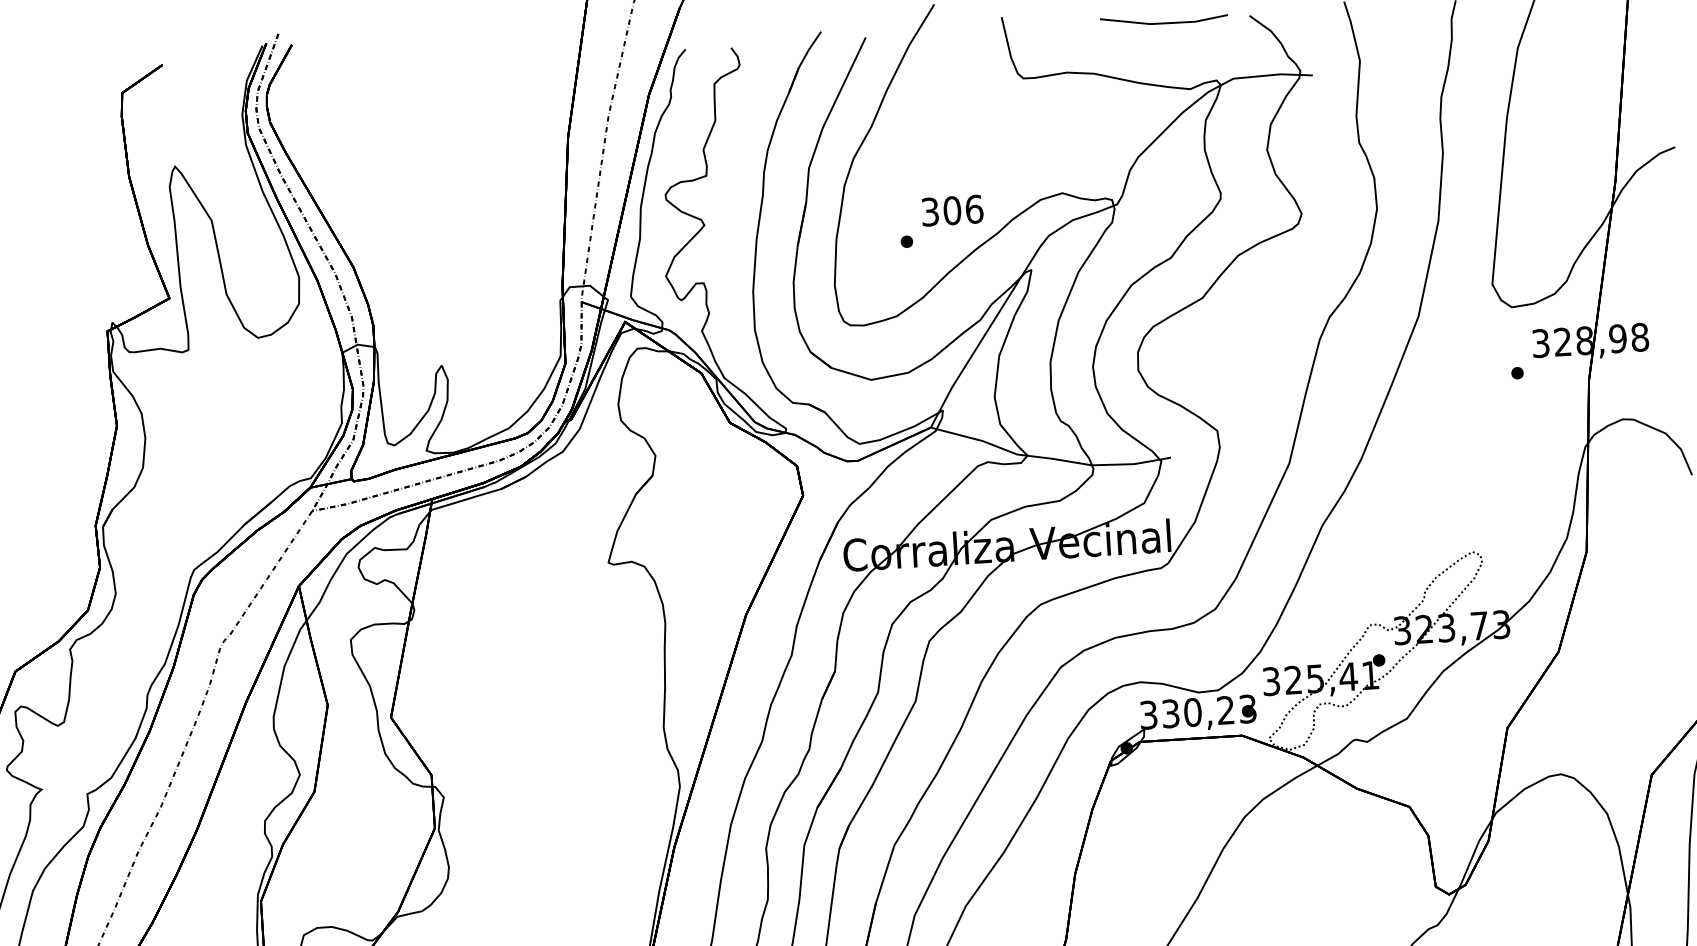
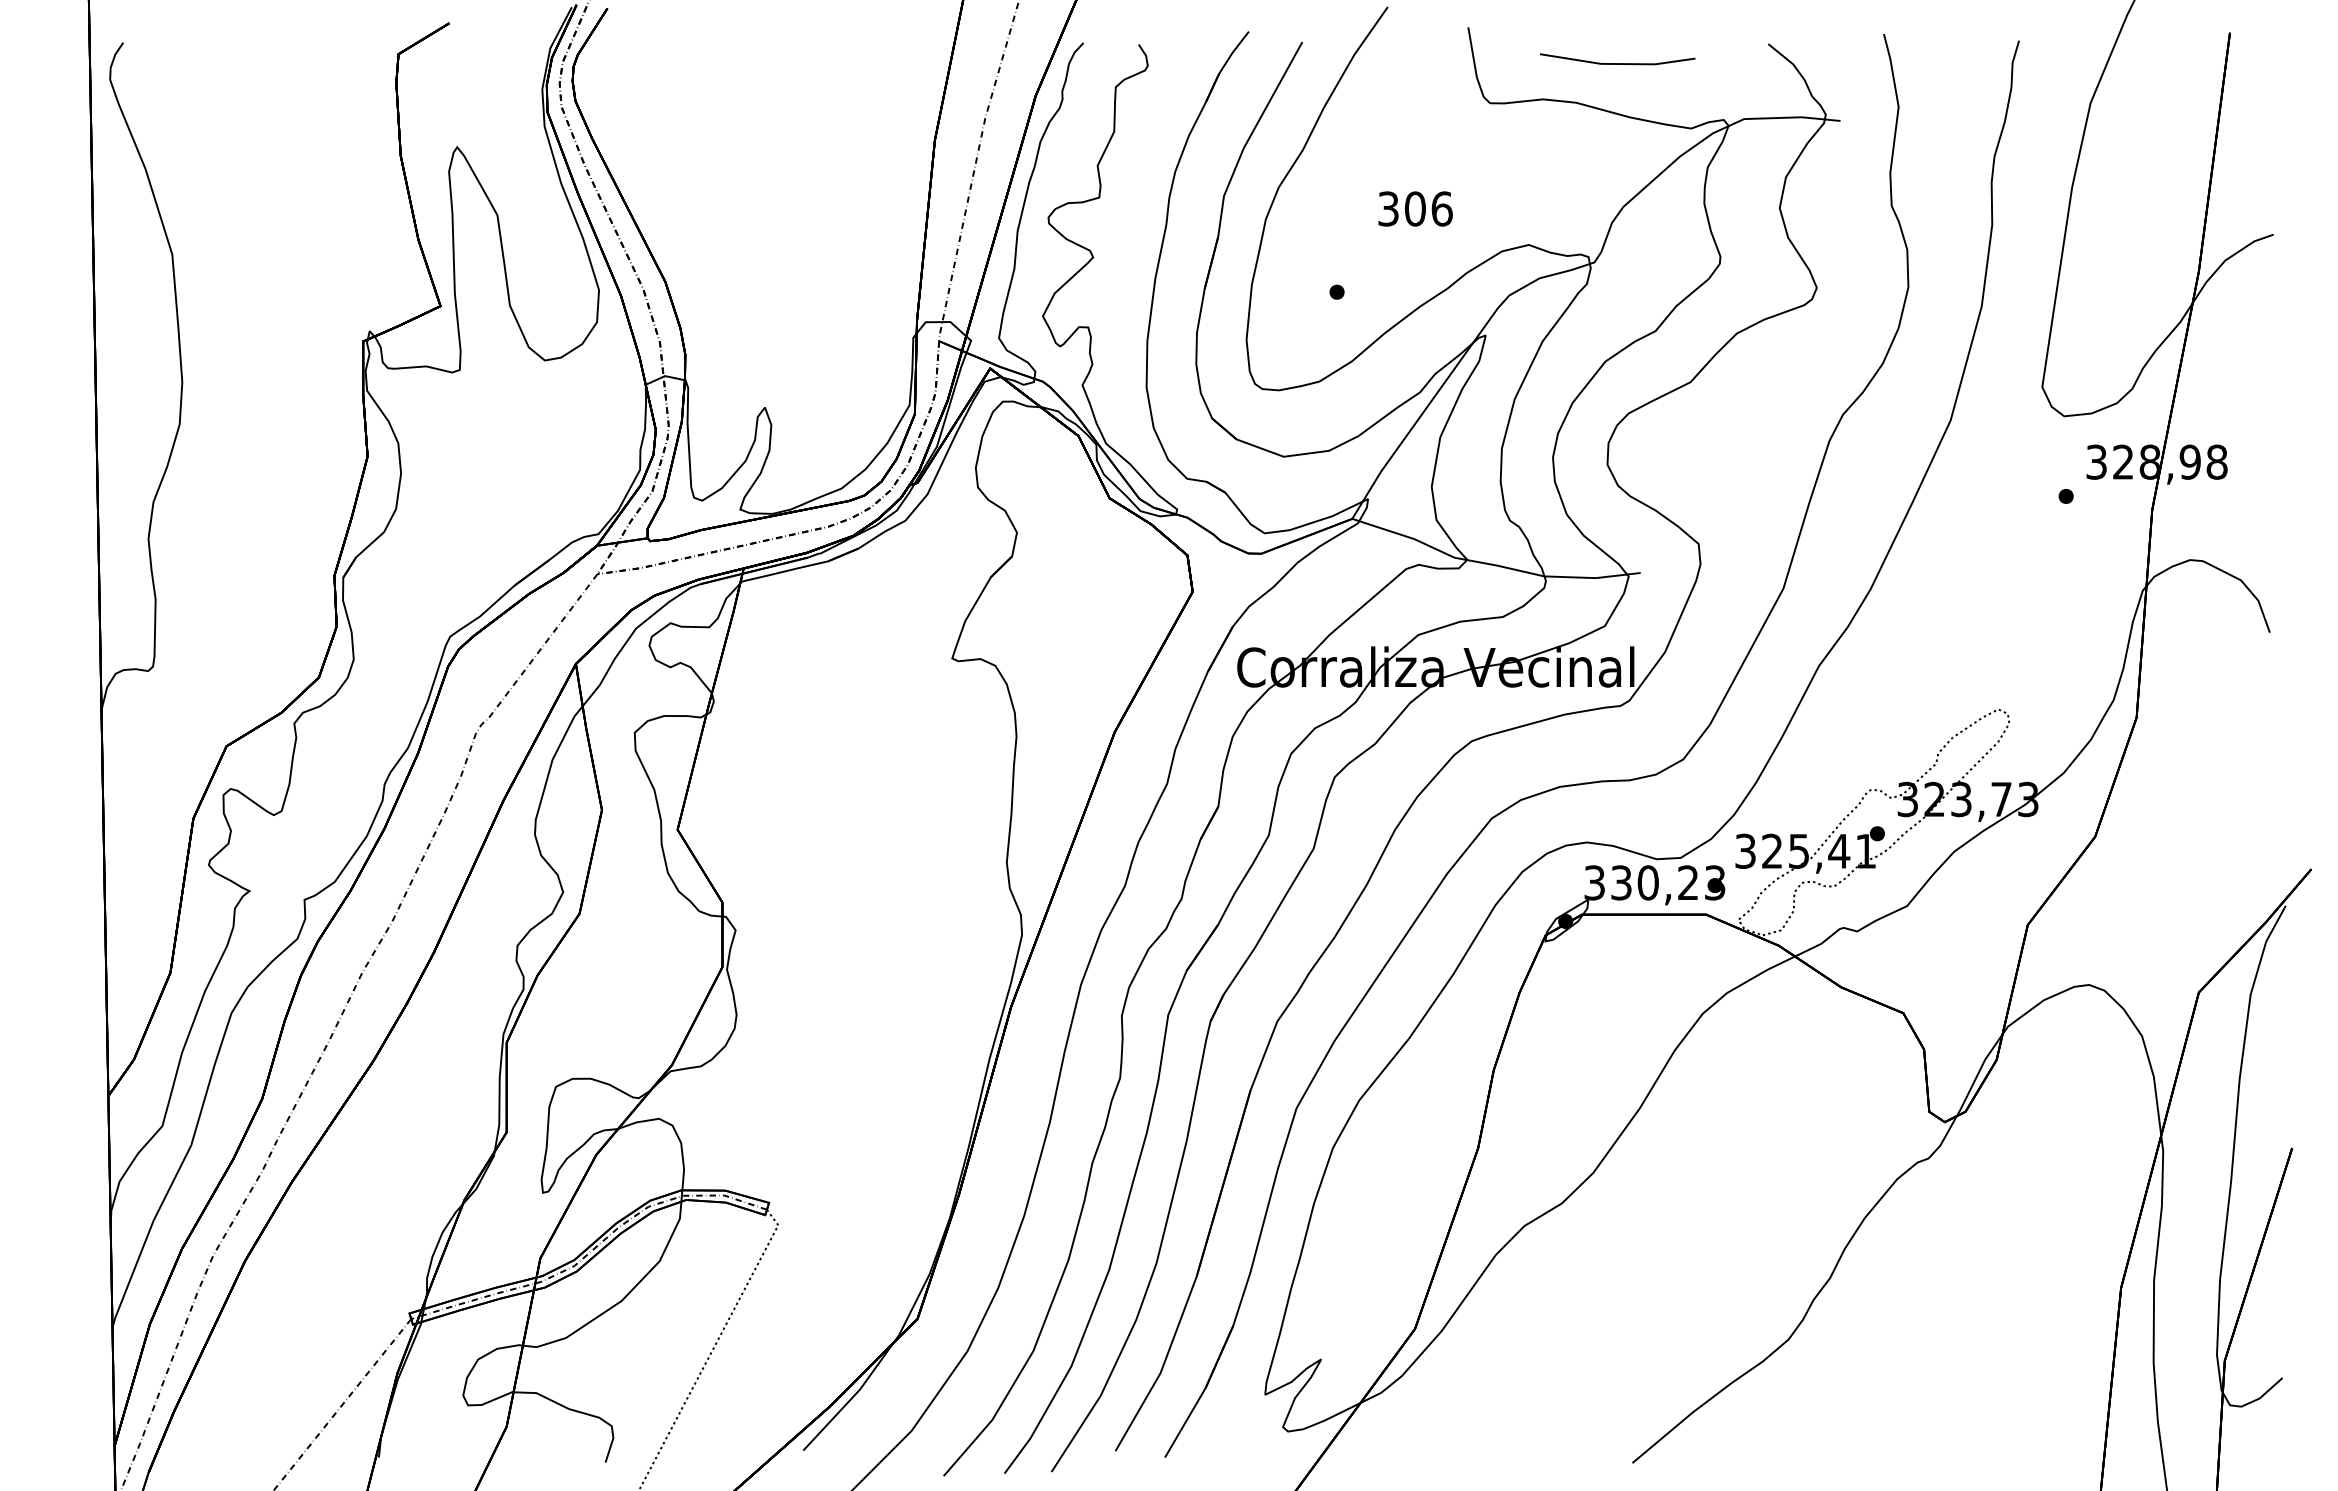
line: (1164, 22) -> (1617, 63), moved
text: (952, 210) -> (1415, 208), moved

